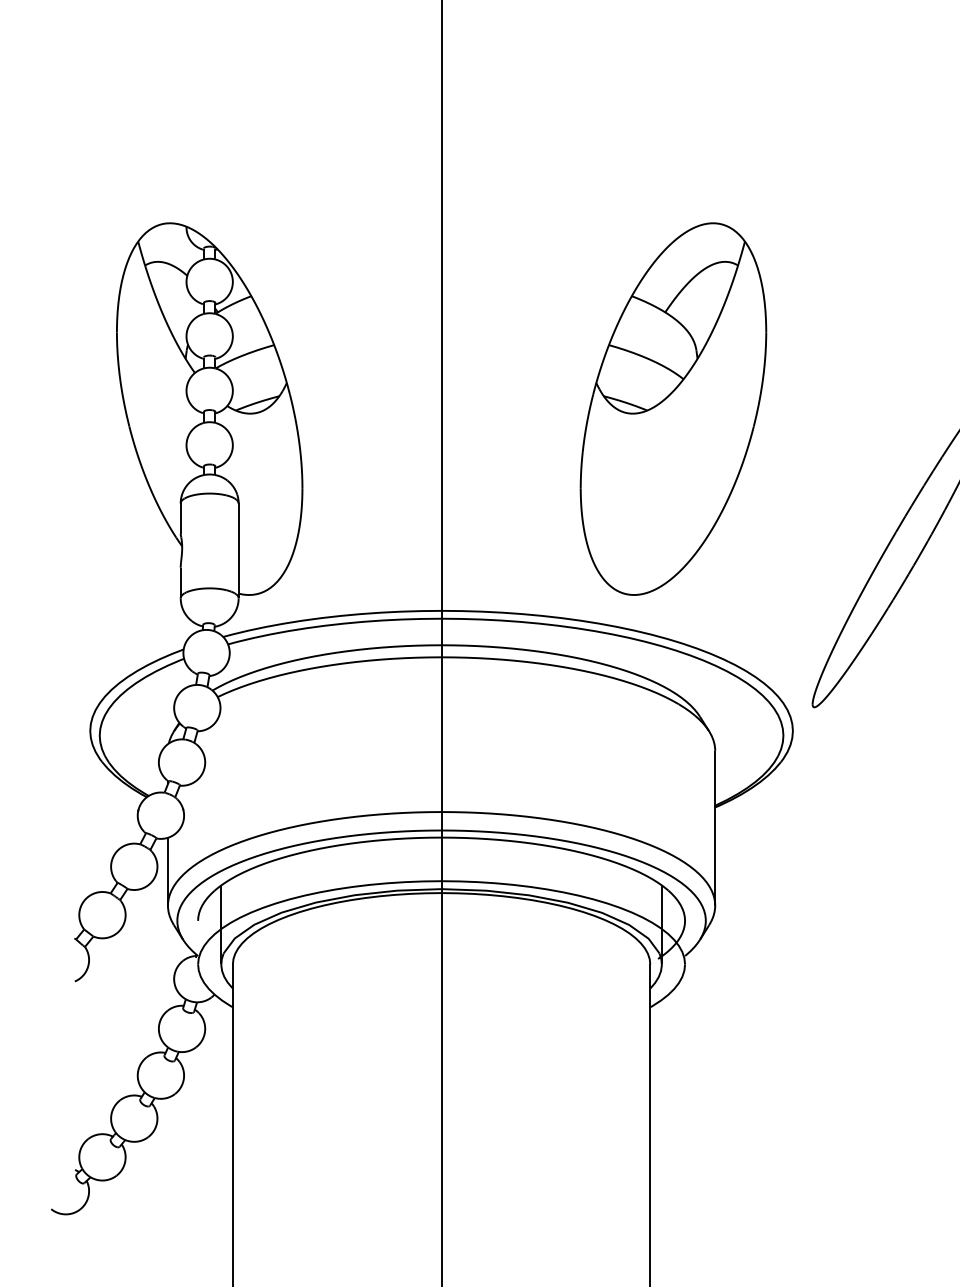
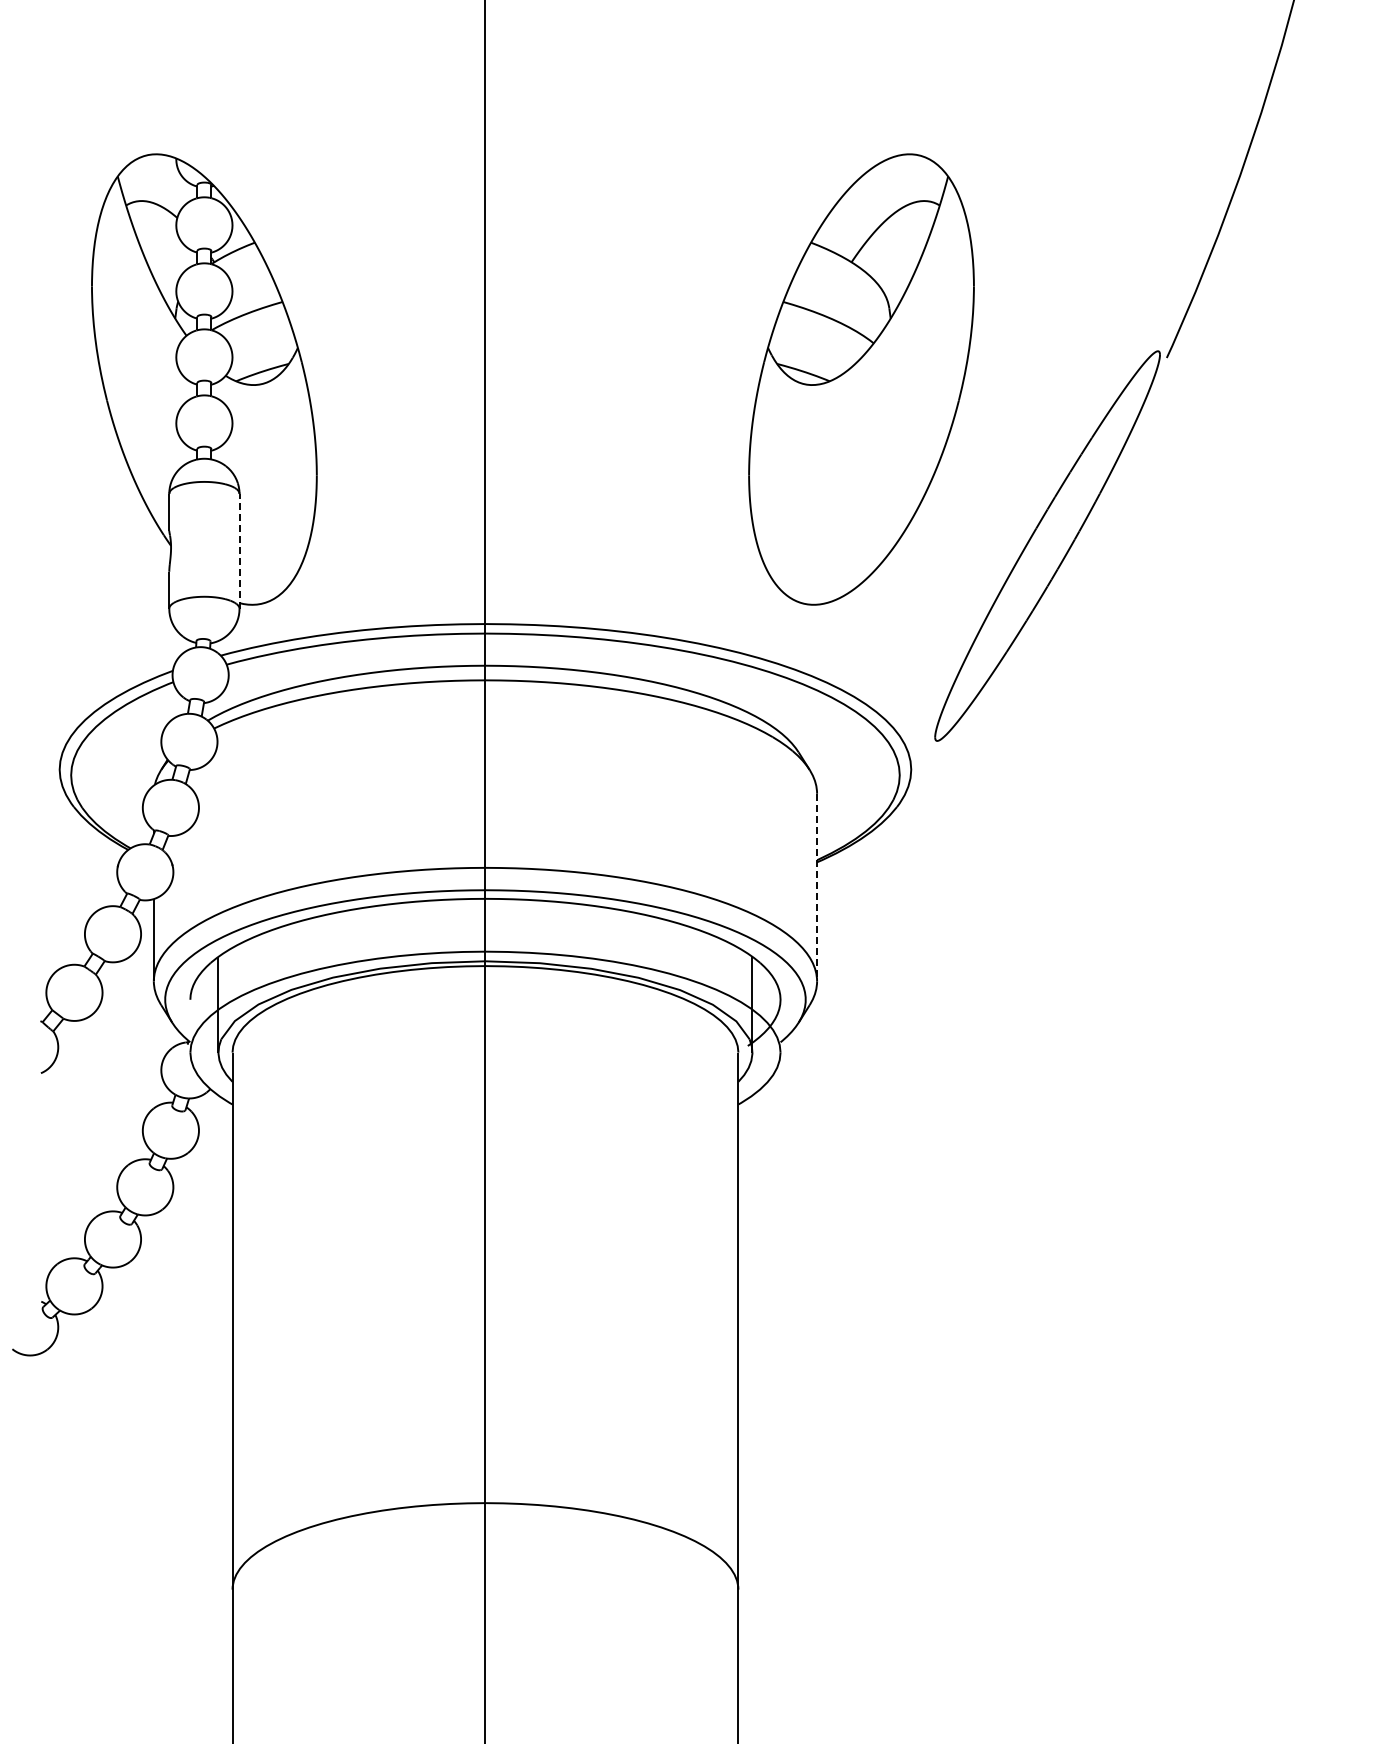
part: (673, 409) -> (861, 379), moved
line: (238, 550) -> (239, 550), solid -> dashed
line: (715, 828) -> (817, 887), solid -> dashed

